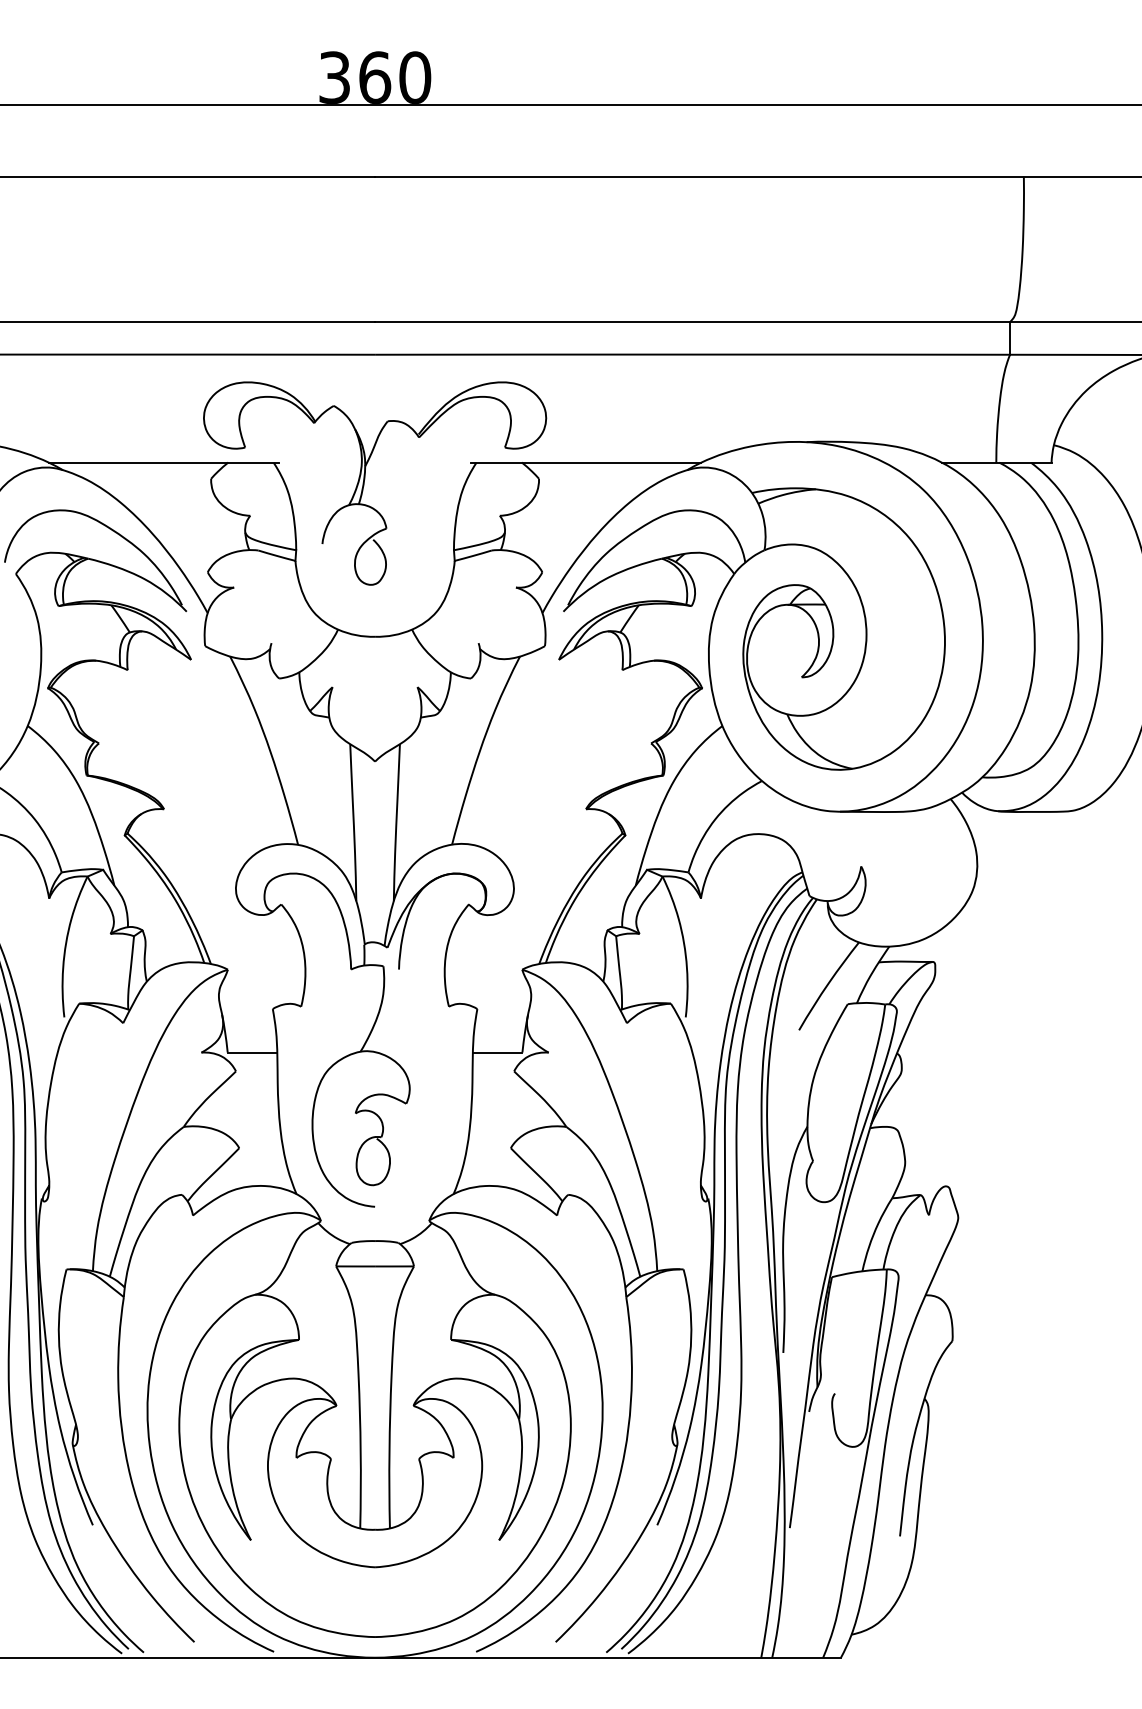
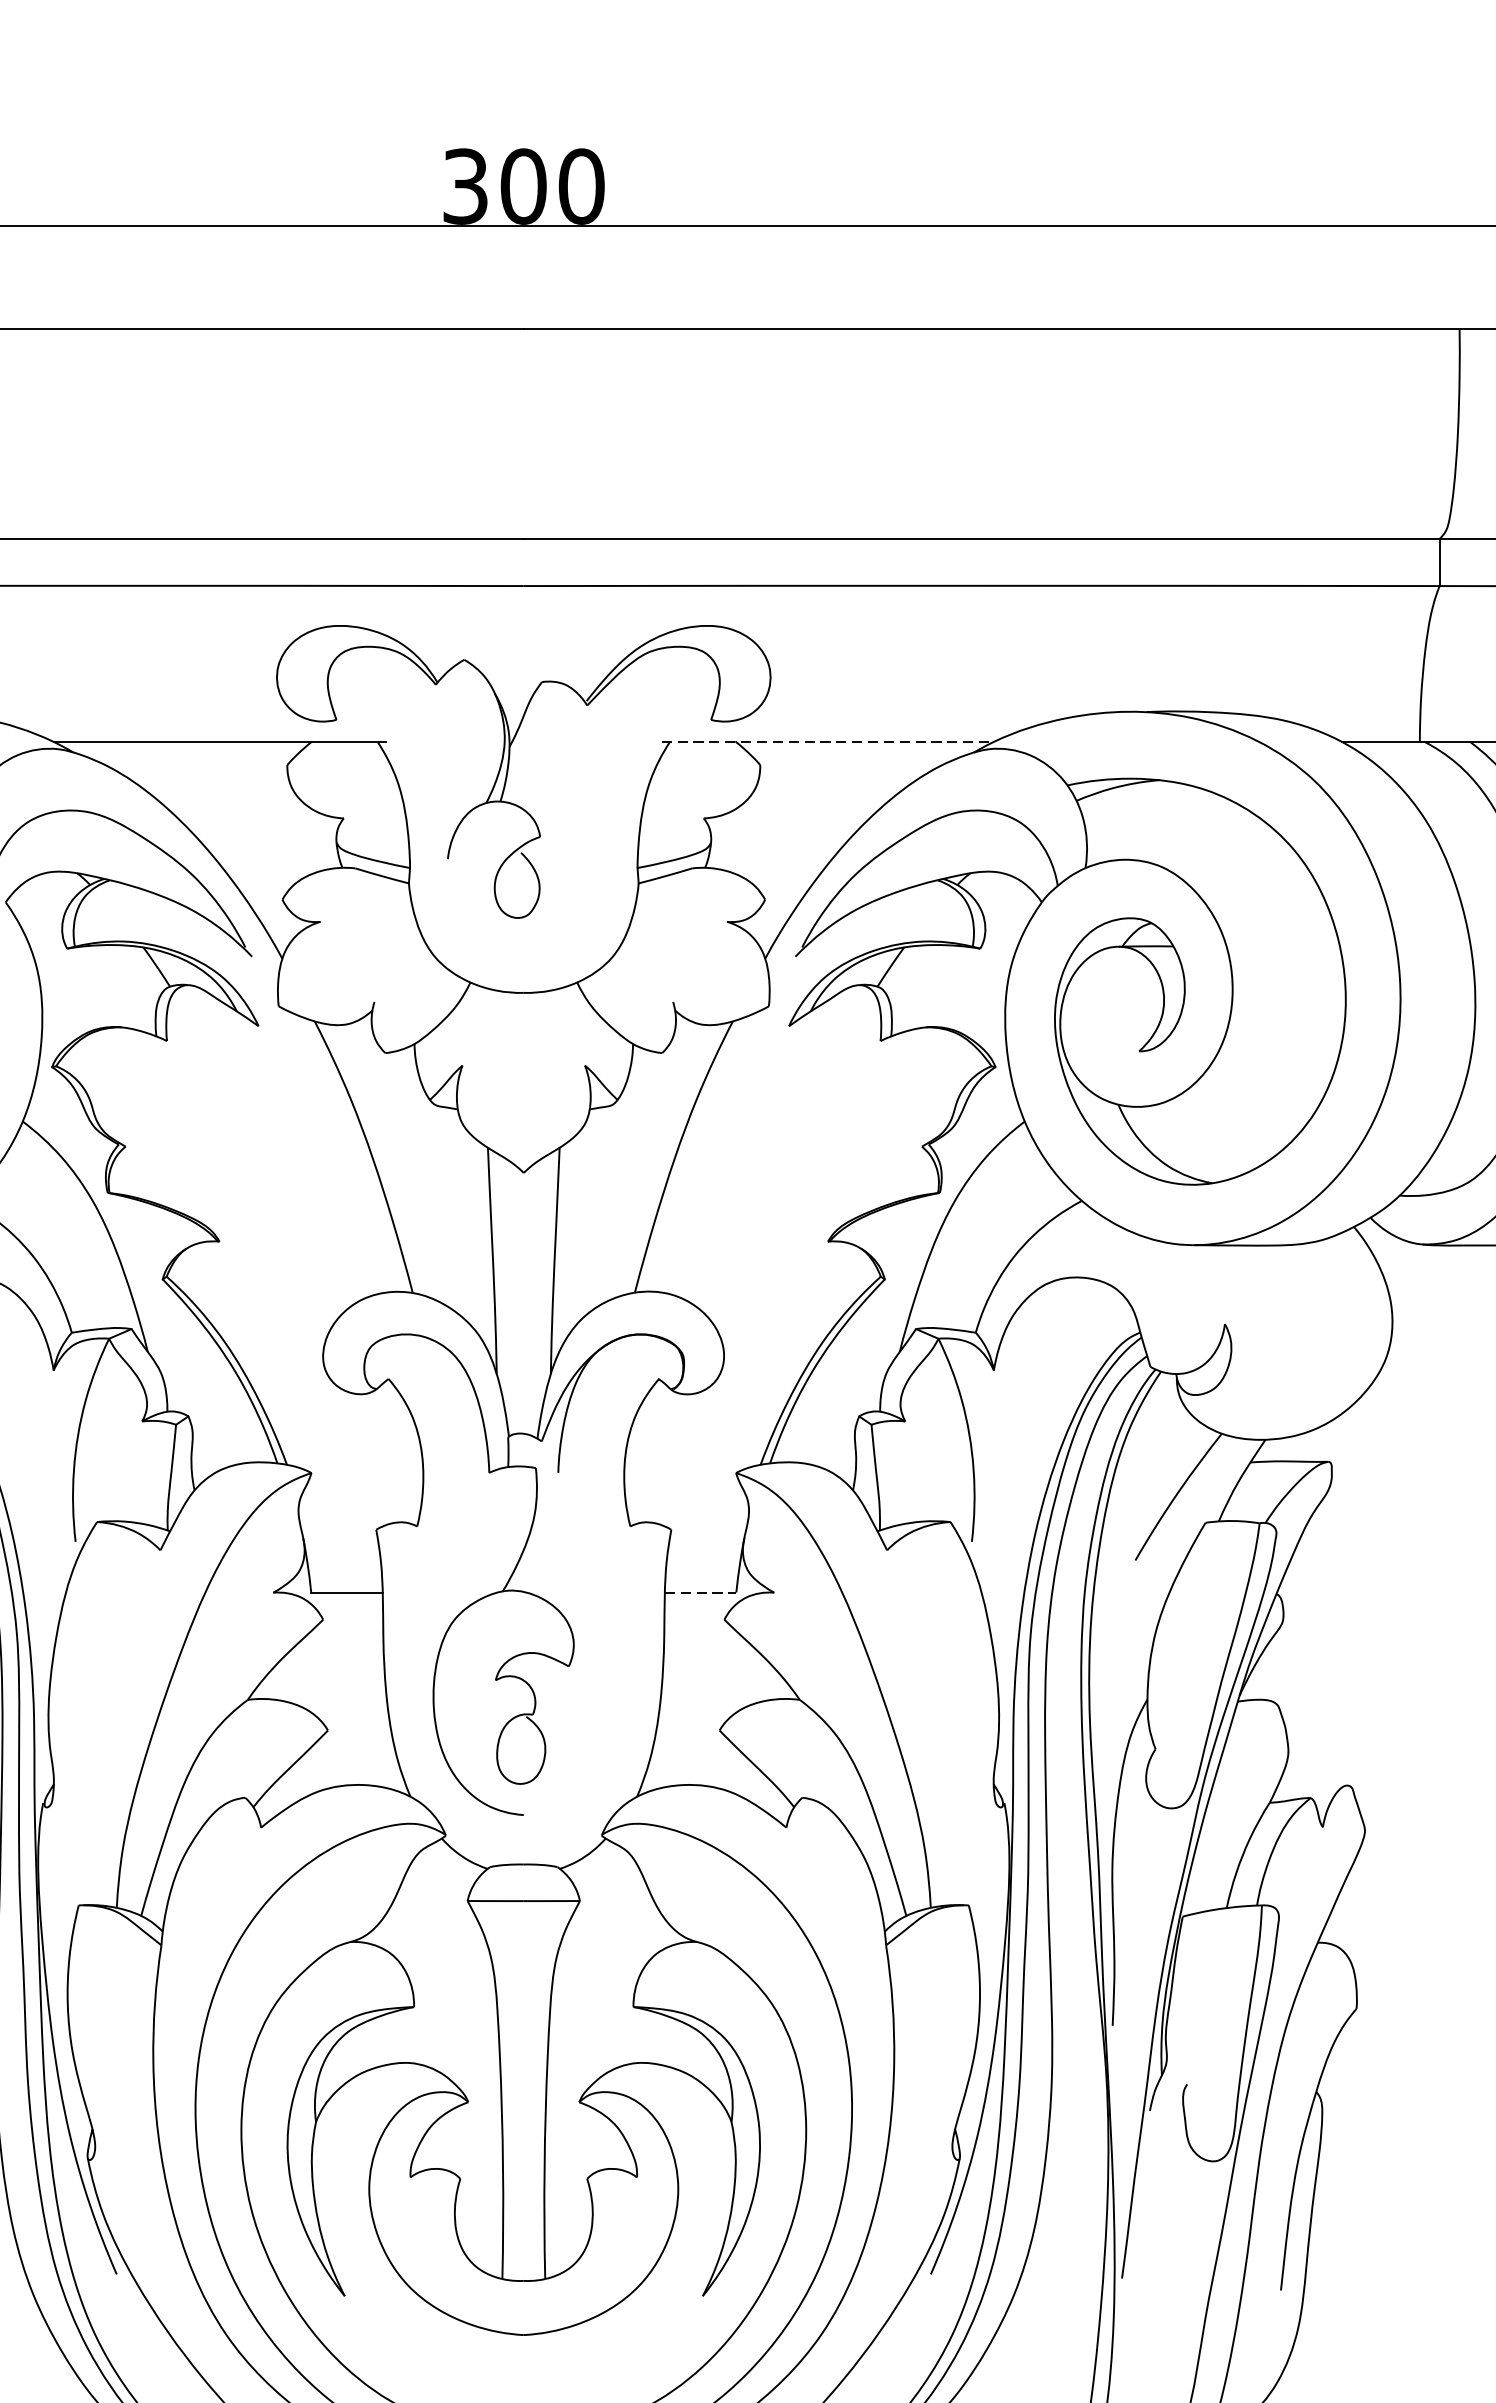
text: (375, 77) -> (524, 186), 360 -> 300
line: (586, 462) -> (828, 741), solid -> dashed
line: (497, 1052) -> (700, 1592), solid -> dashed

